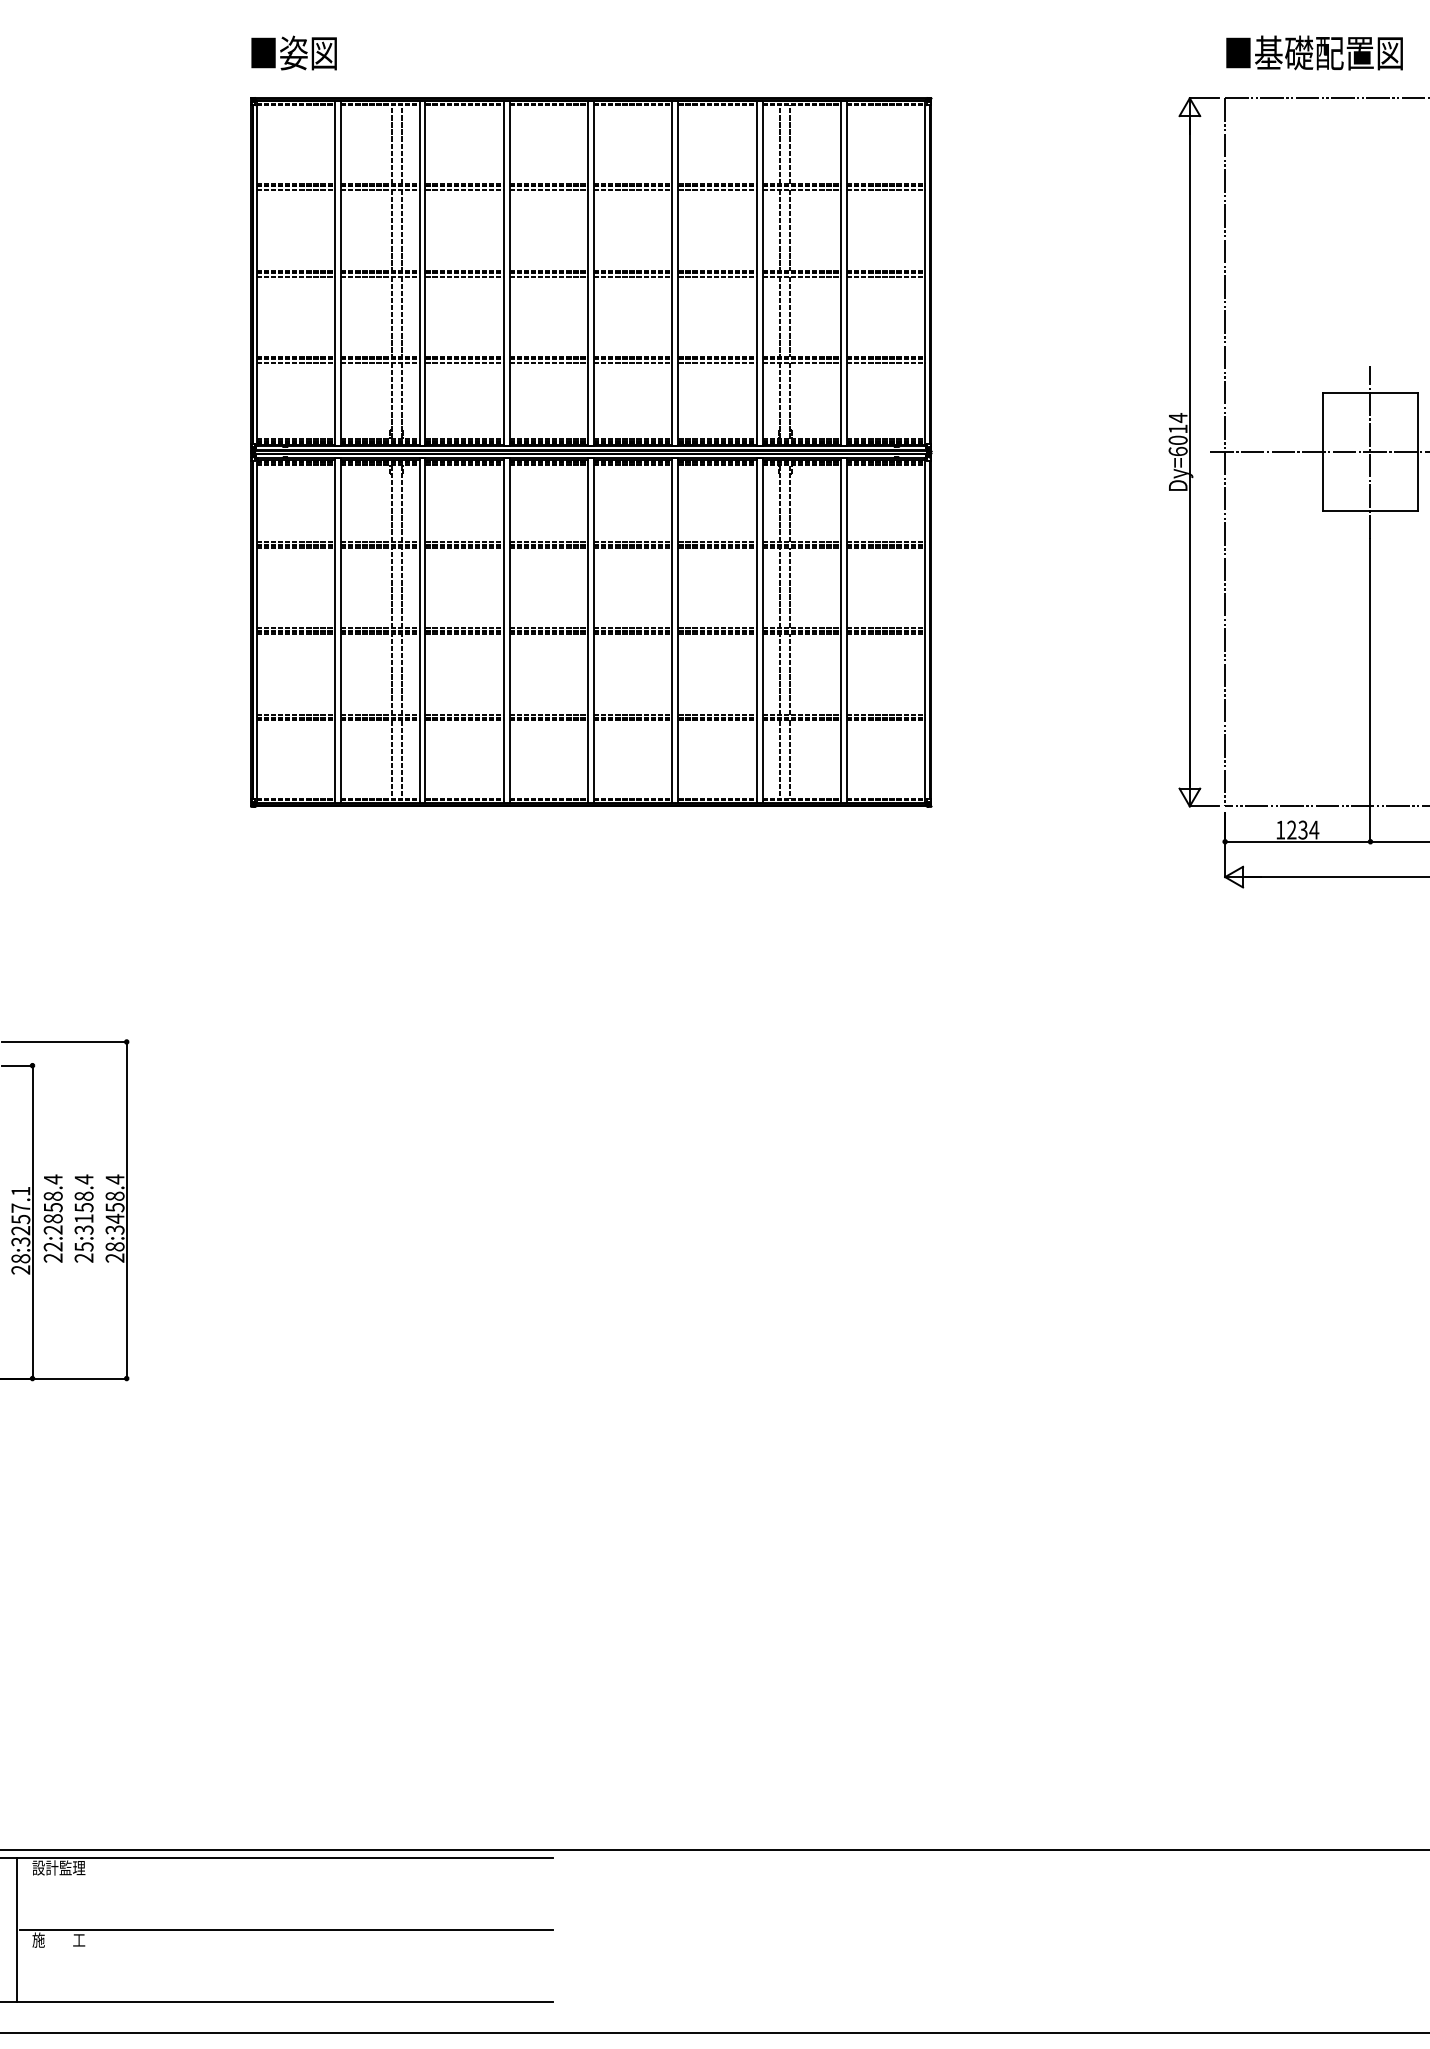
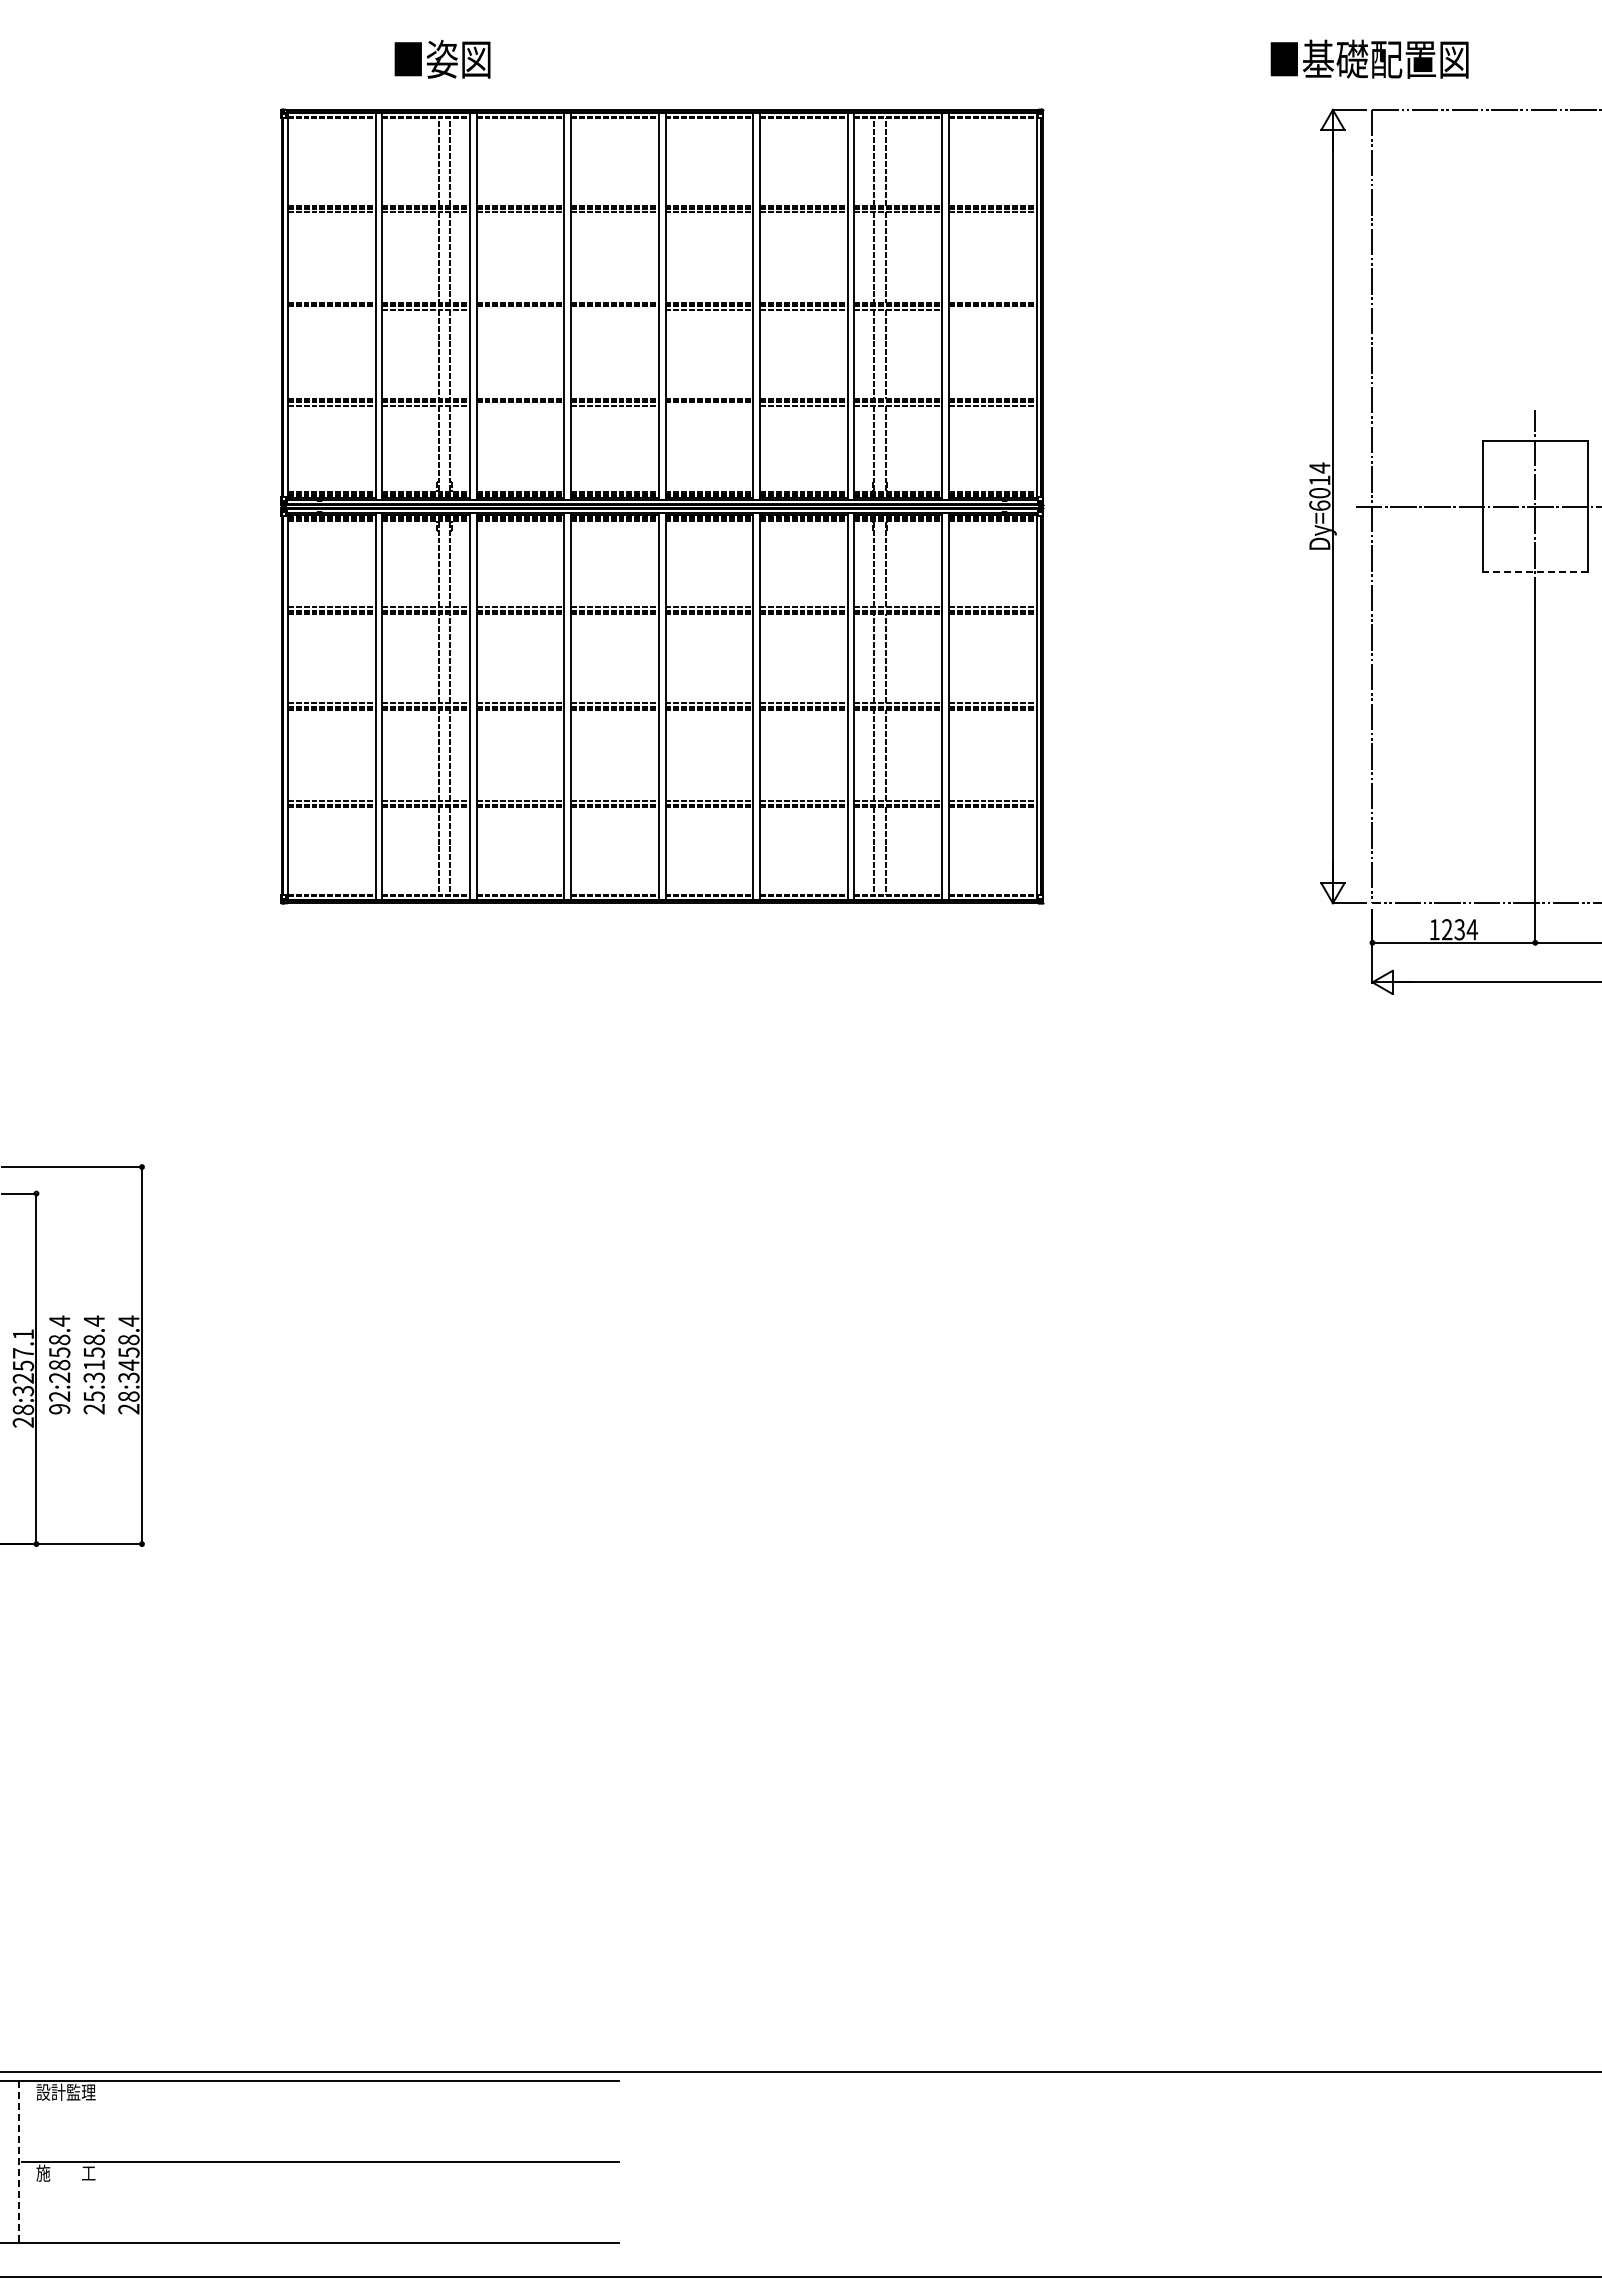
text: (294, 52) -> (442, 58), moved
text: (1314, 52) -> (1369, 58), moved
line: (295, 276) -> (331, 309), removed
line: (464, 276) -> (520, 309), removed
line: (548, 276) -> (614, 309), removed
line: (885, 276) -> (992, 309), removed
line: (464, 363) -> (520, 406), removed
line: (633, 363) -> (709, 406), removed
line: (1370, 511) -> (1535, 572), solid -> dashed
text: (53, 1258) -> (59, 1409), 22:2858.4 -> 92:2858.4
line: (16, 1929) -> (18, 2161), solid -> dashed

